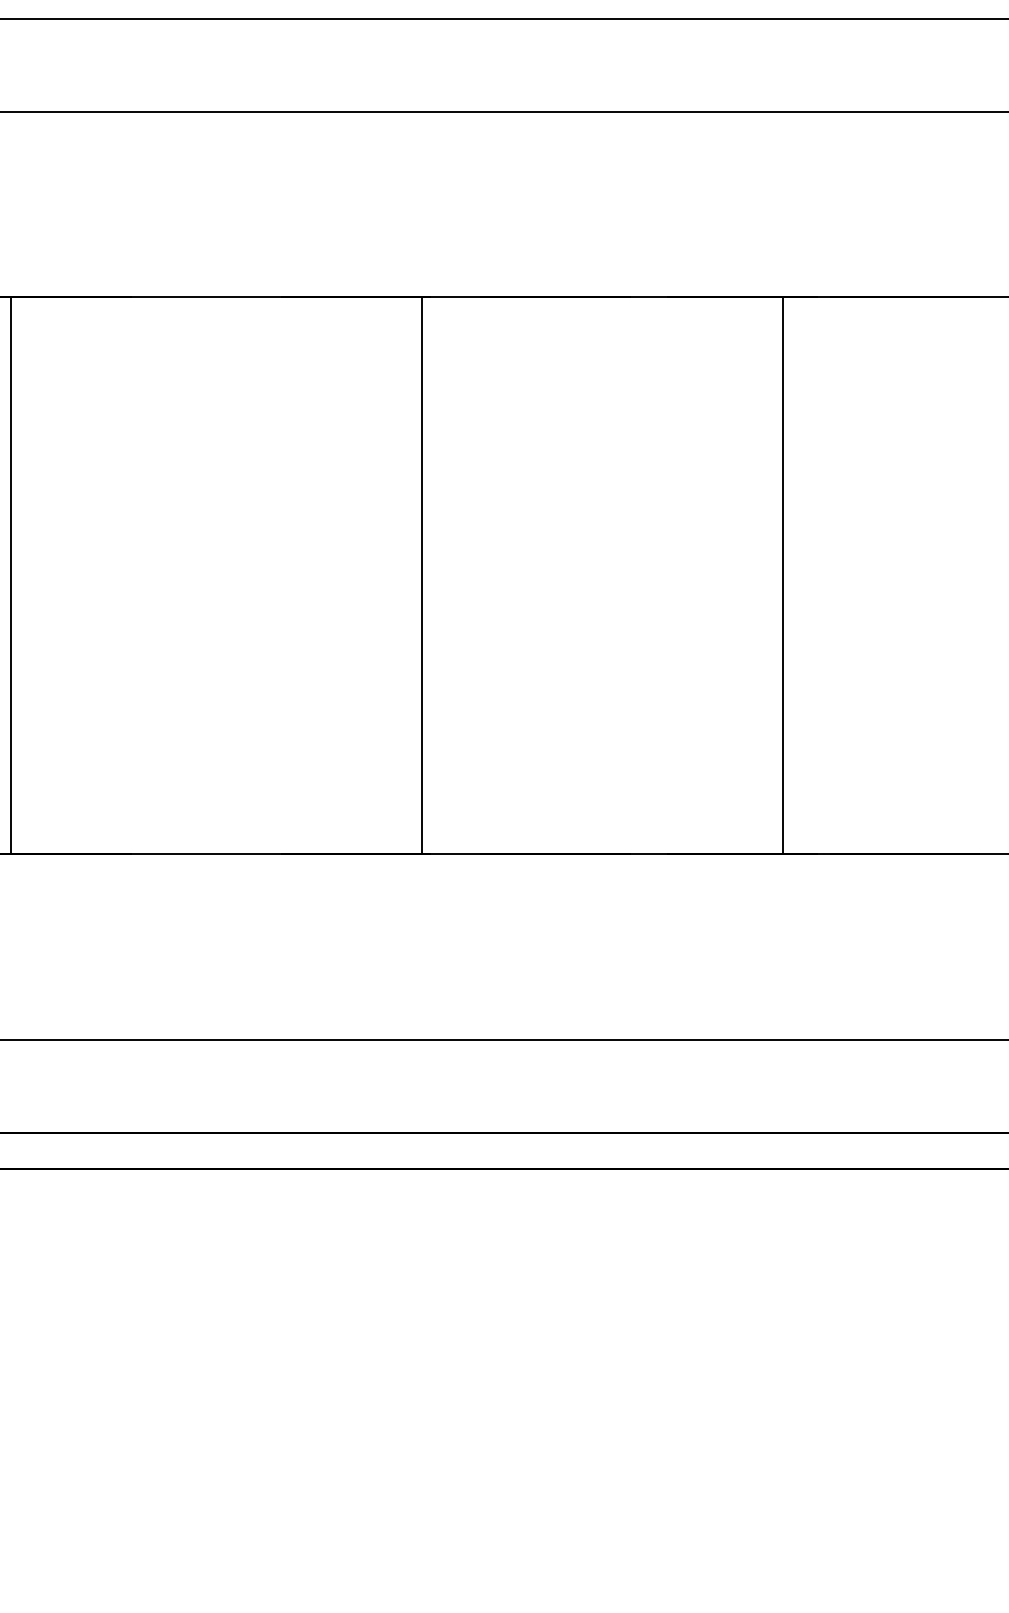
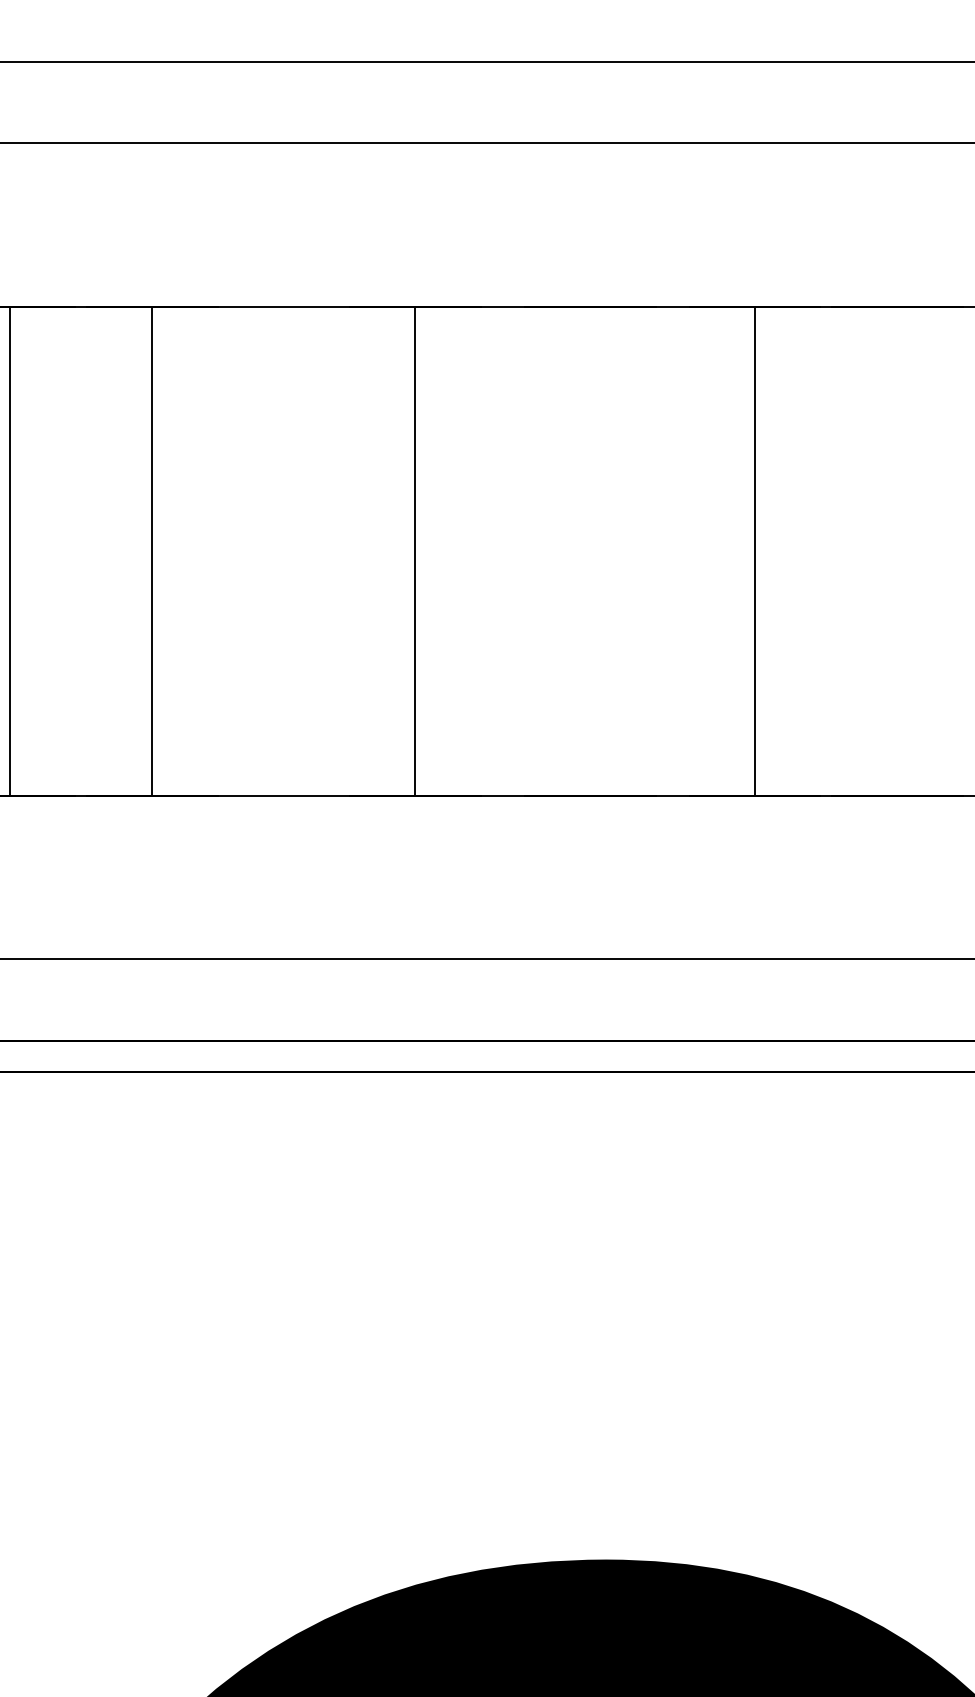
line: (11, 575) -> (152, 550), moved
line: (422, 575) -> (415, 550), moved
line: (783, 575) -> (755, 550), moved

